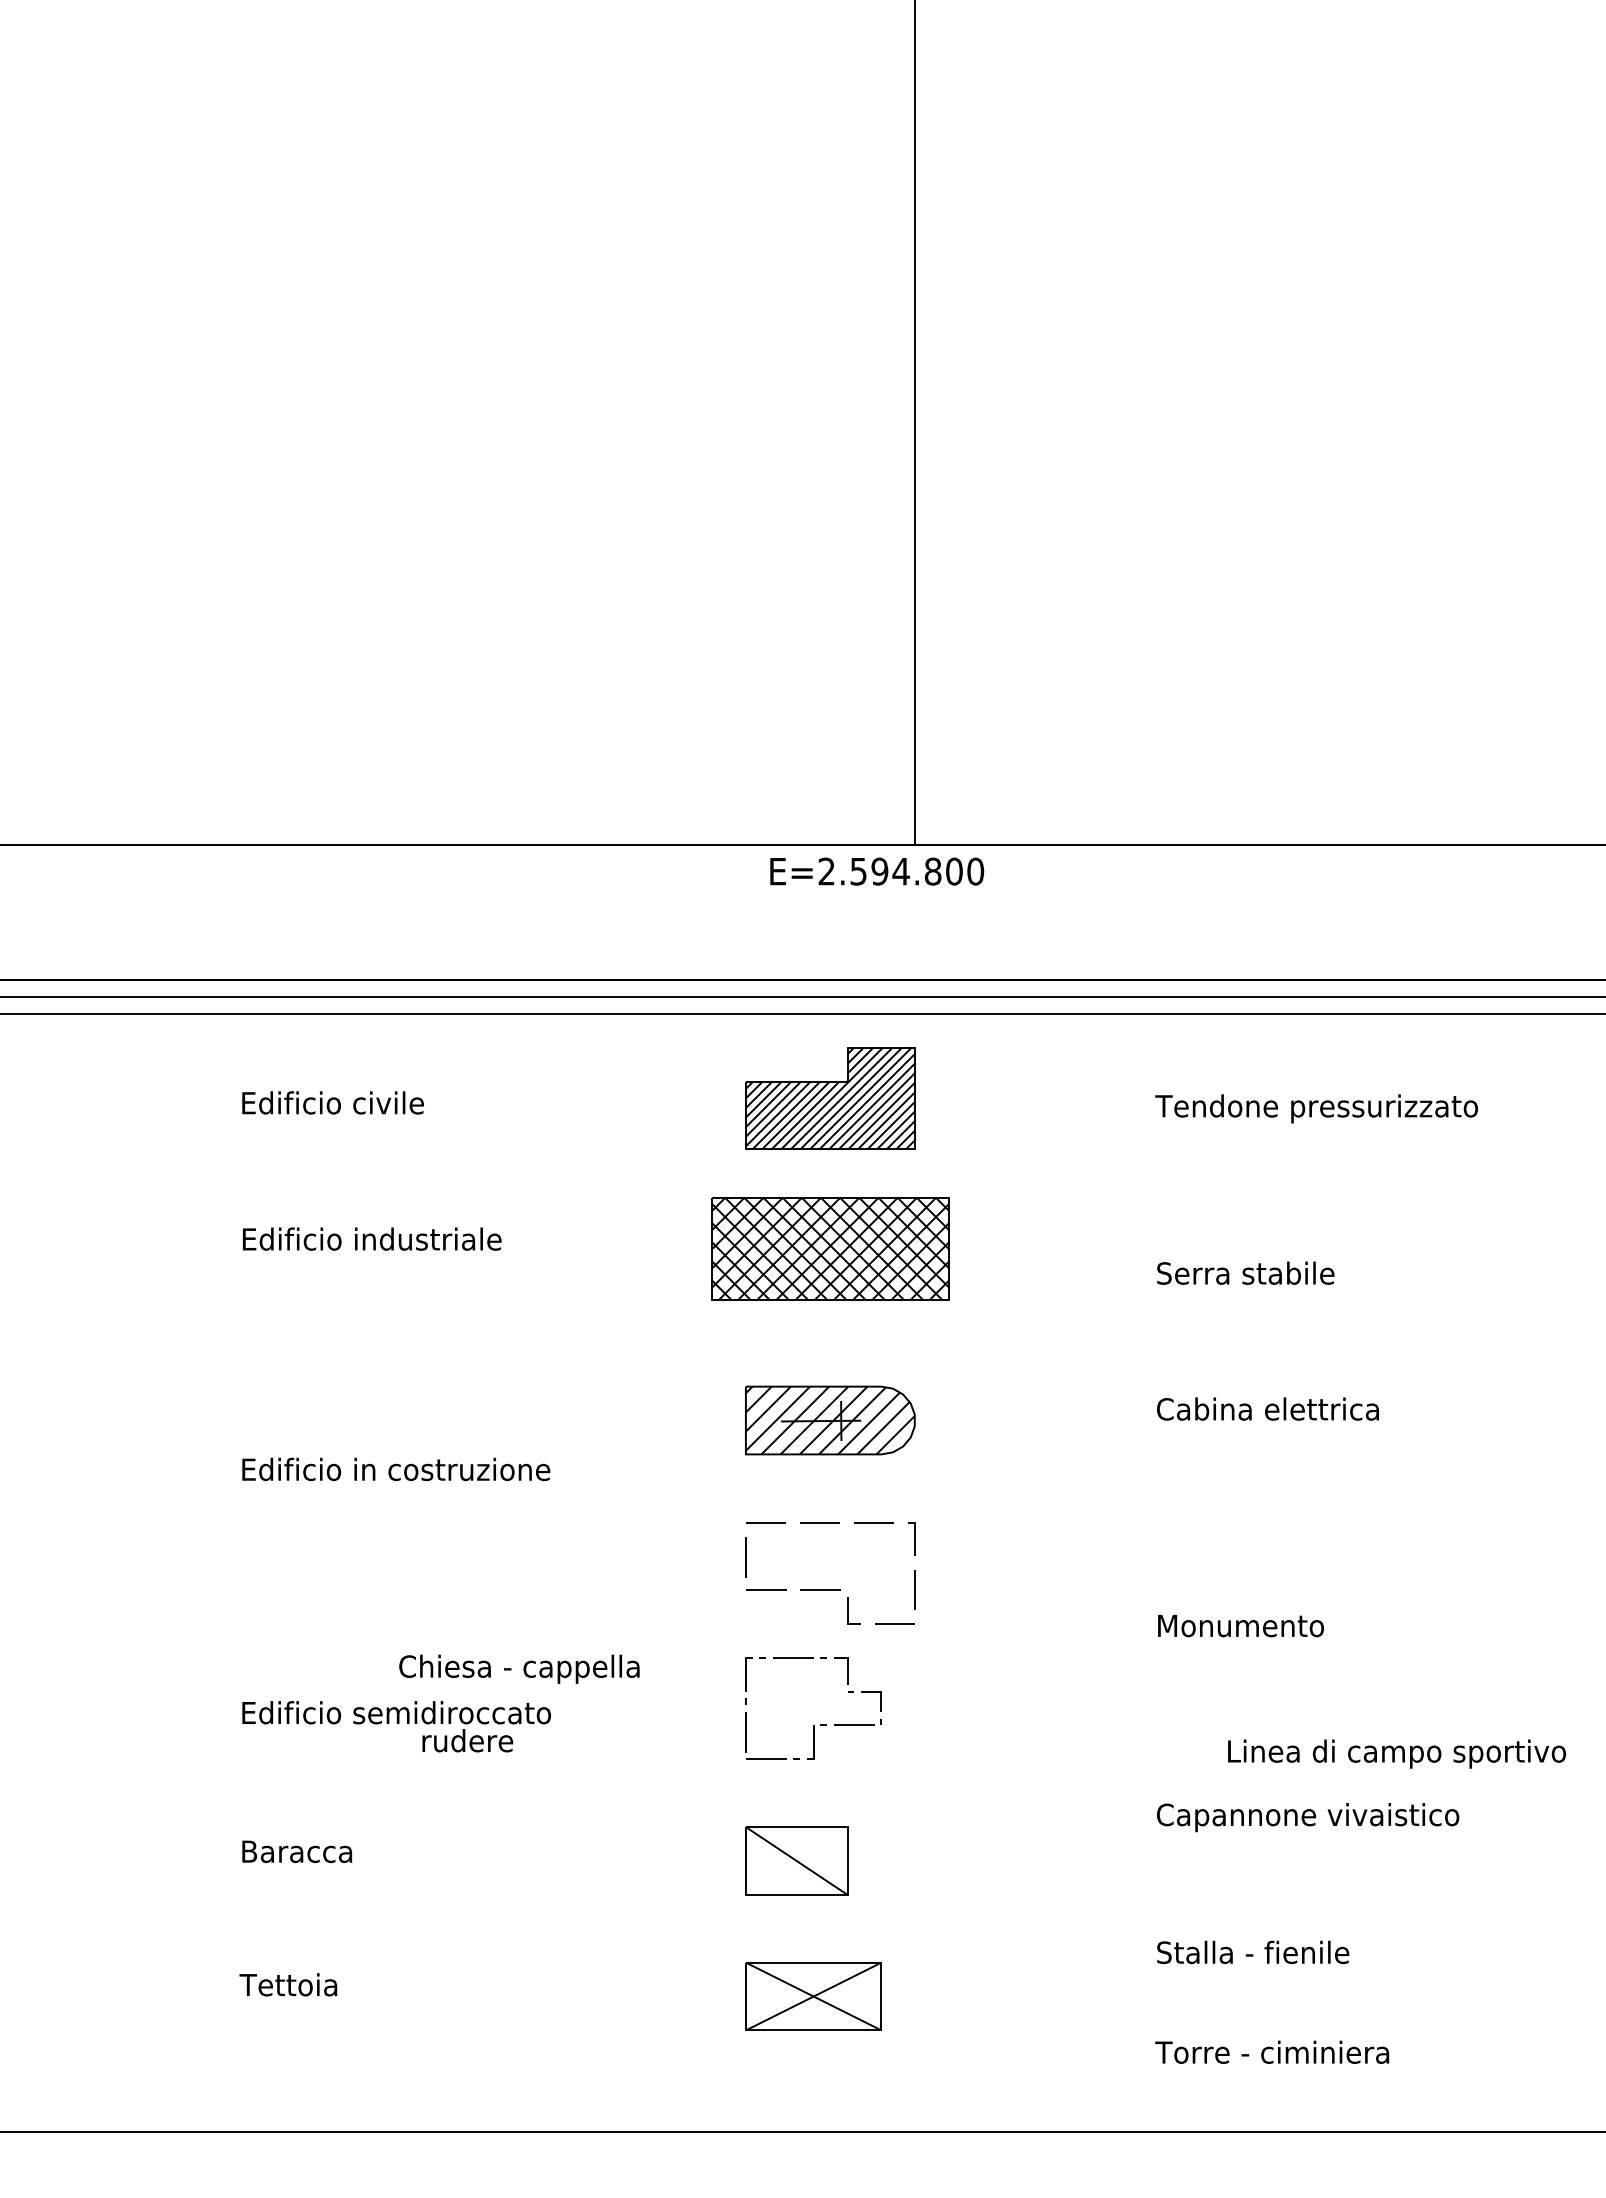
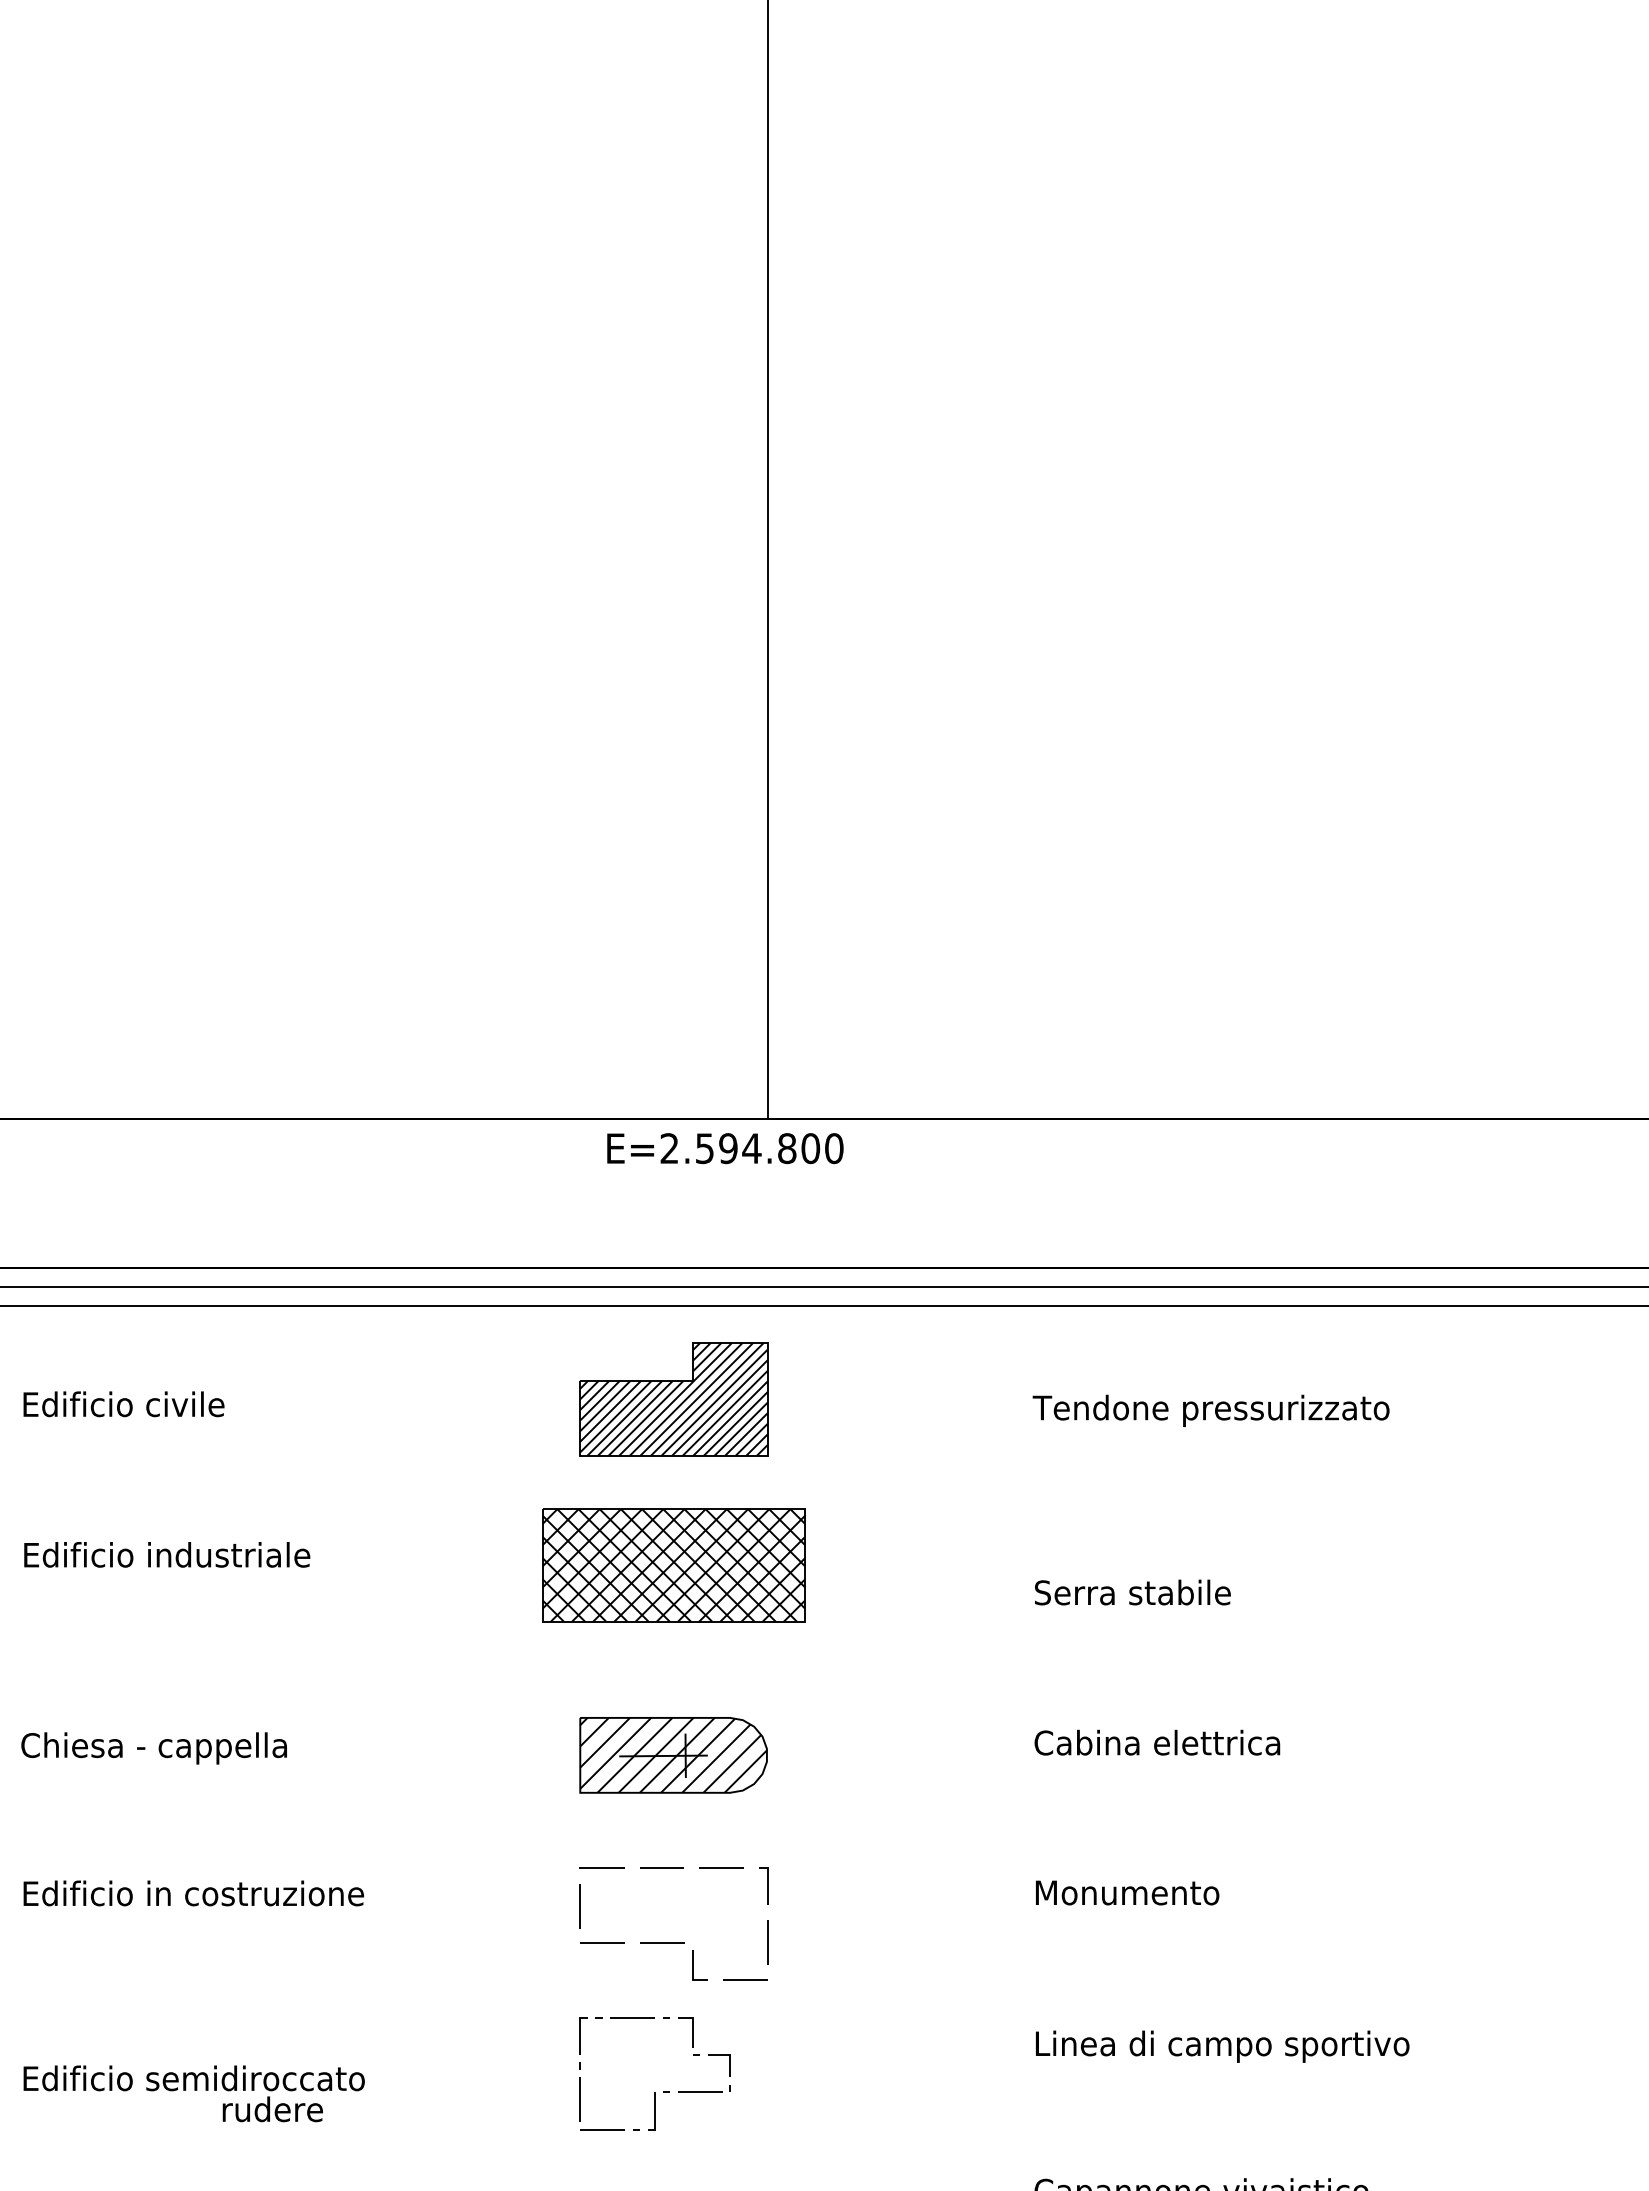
text: (396, 1469) -> (194, 1893), moved
text: (1240, 1626) -> (1127, 1893), moved
text: (519, 1668) -> (154, 1747), moved
text: (1396, 1753) -> (1222, 2046), moved

